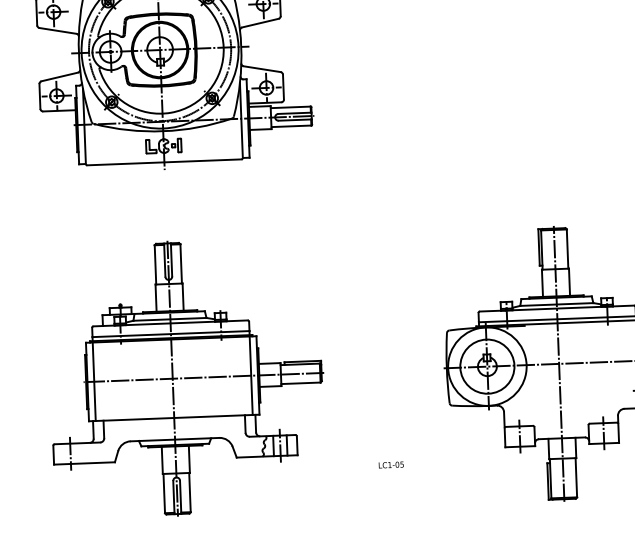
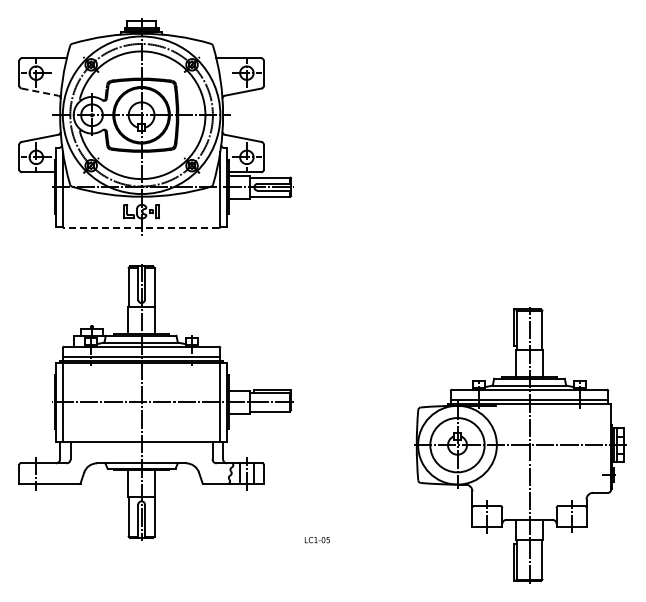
line: (58, 31) -> (40, 92), solid -> dashed
line: (164, 162) -> (141, 228), solid -> dashed
part: (186, 378) -> (155, 402), moved
text: (390, 465) -> (316, 540), moved

